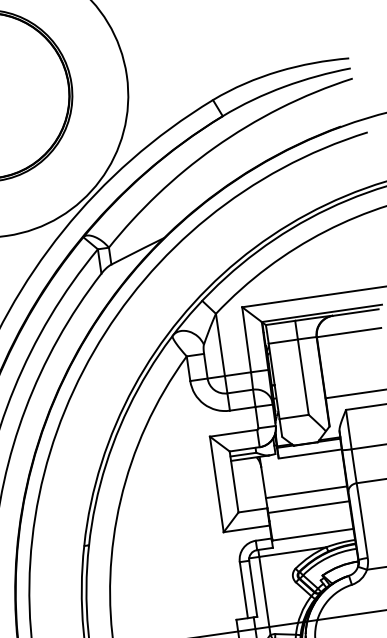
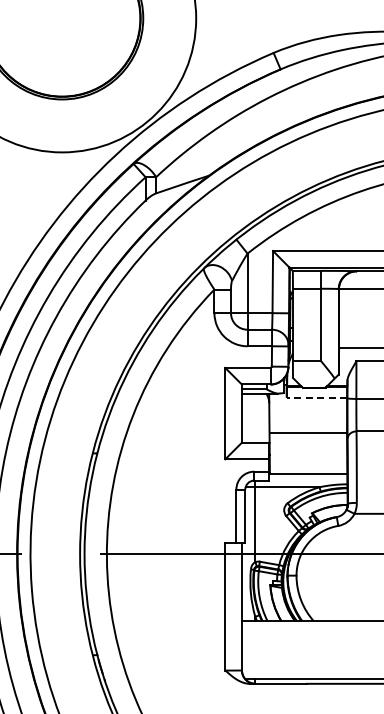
line: (309, 453) -> (316, 397), solid -> dashed
line: (308, 507) -> (308, 447), removed

